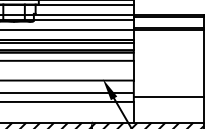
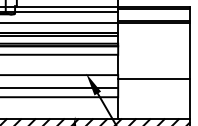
line: (168, 96) -> (153, 79), moved

